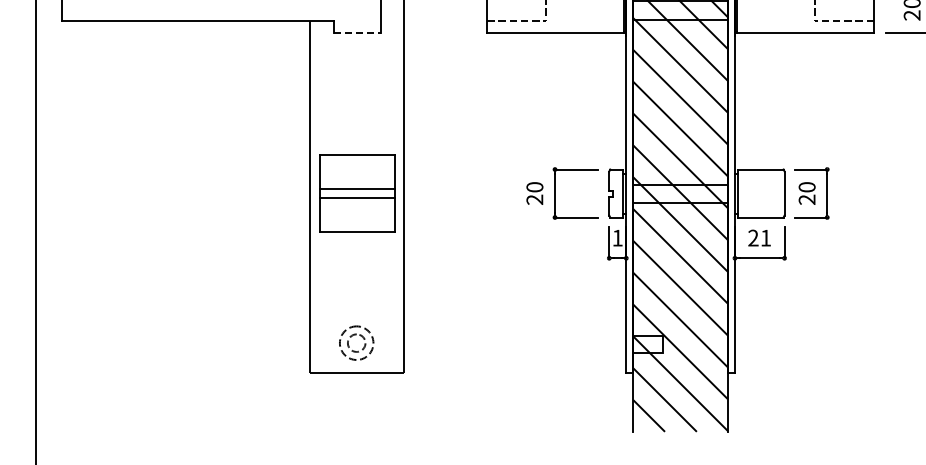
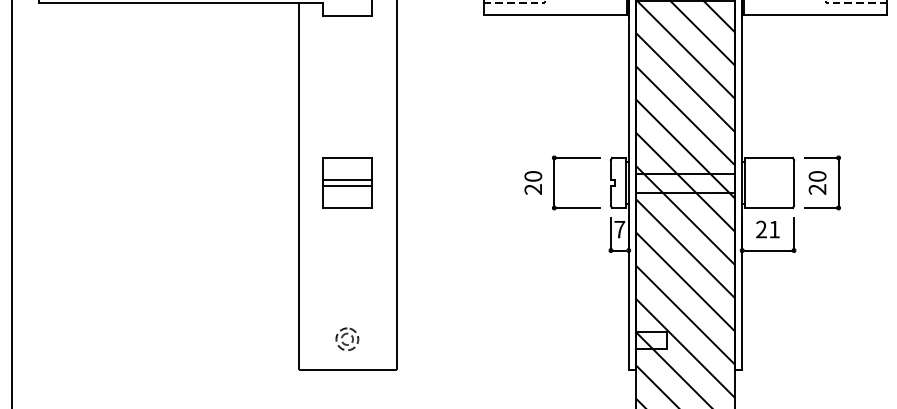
line: (357, 33) -> (348, 15), dashed -> solid
part: (357, 193) -> (348, 182), size x0.62
text: (617, 238) -> (619, 229), 1 -> 7
part: (356, 343) -> (347, 339), size x0.62

